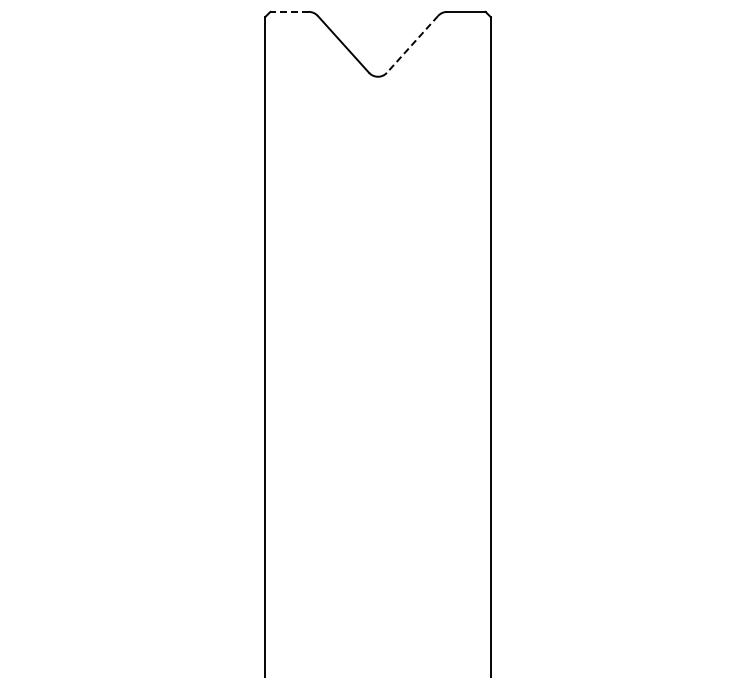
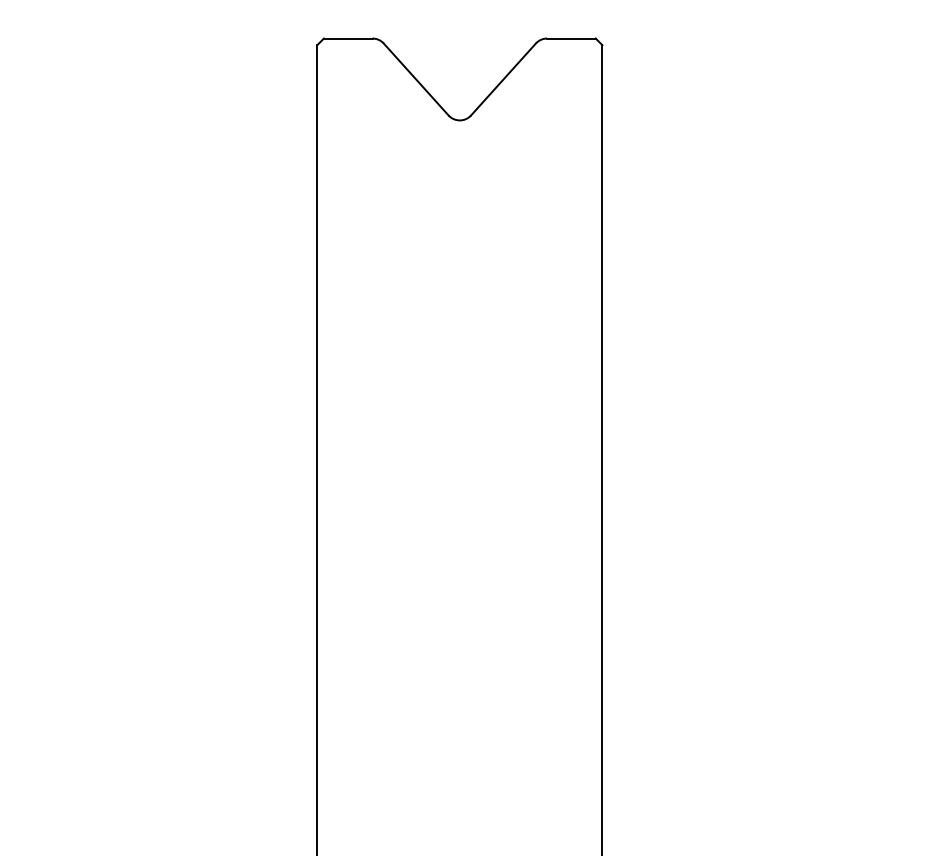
line: (289, 11) -> (348, 38), dashed -> solid
line: (412, 44) -> (503, 79), dashed -> solid

